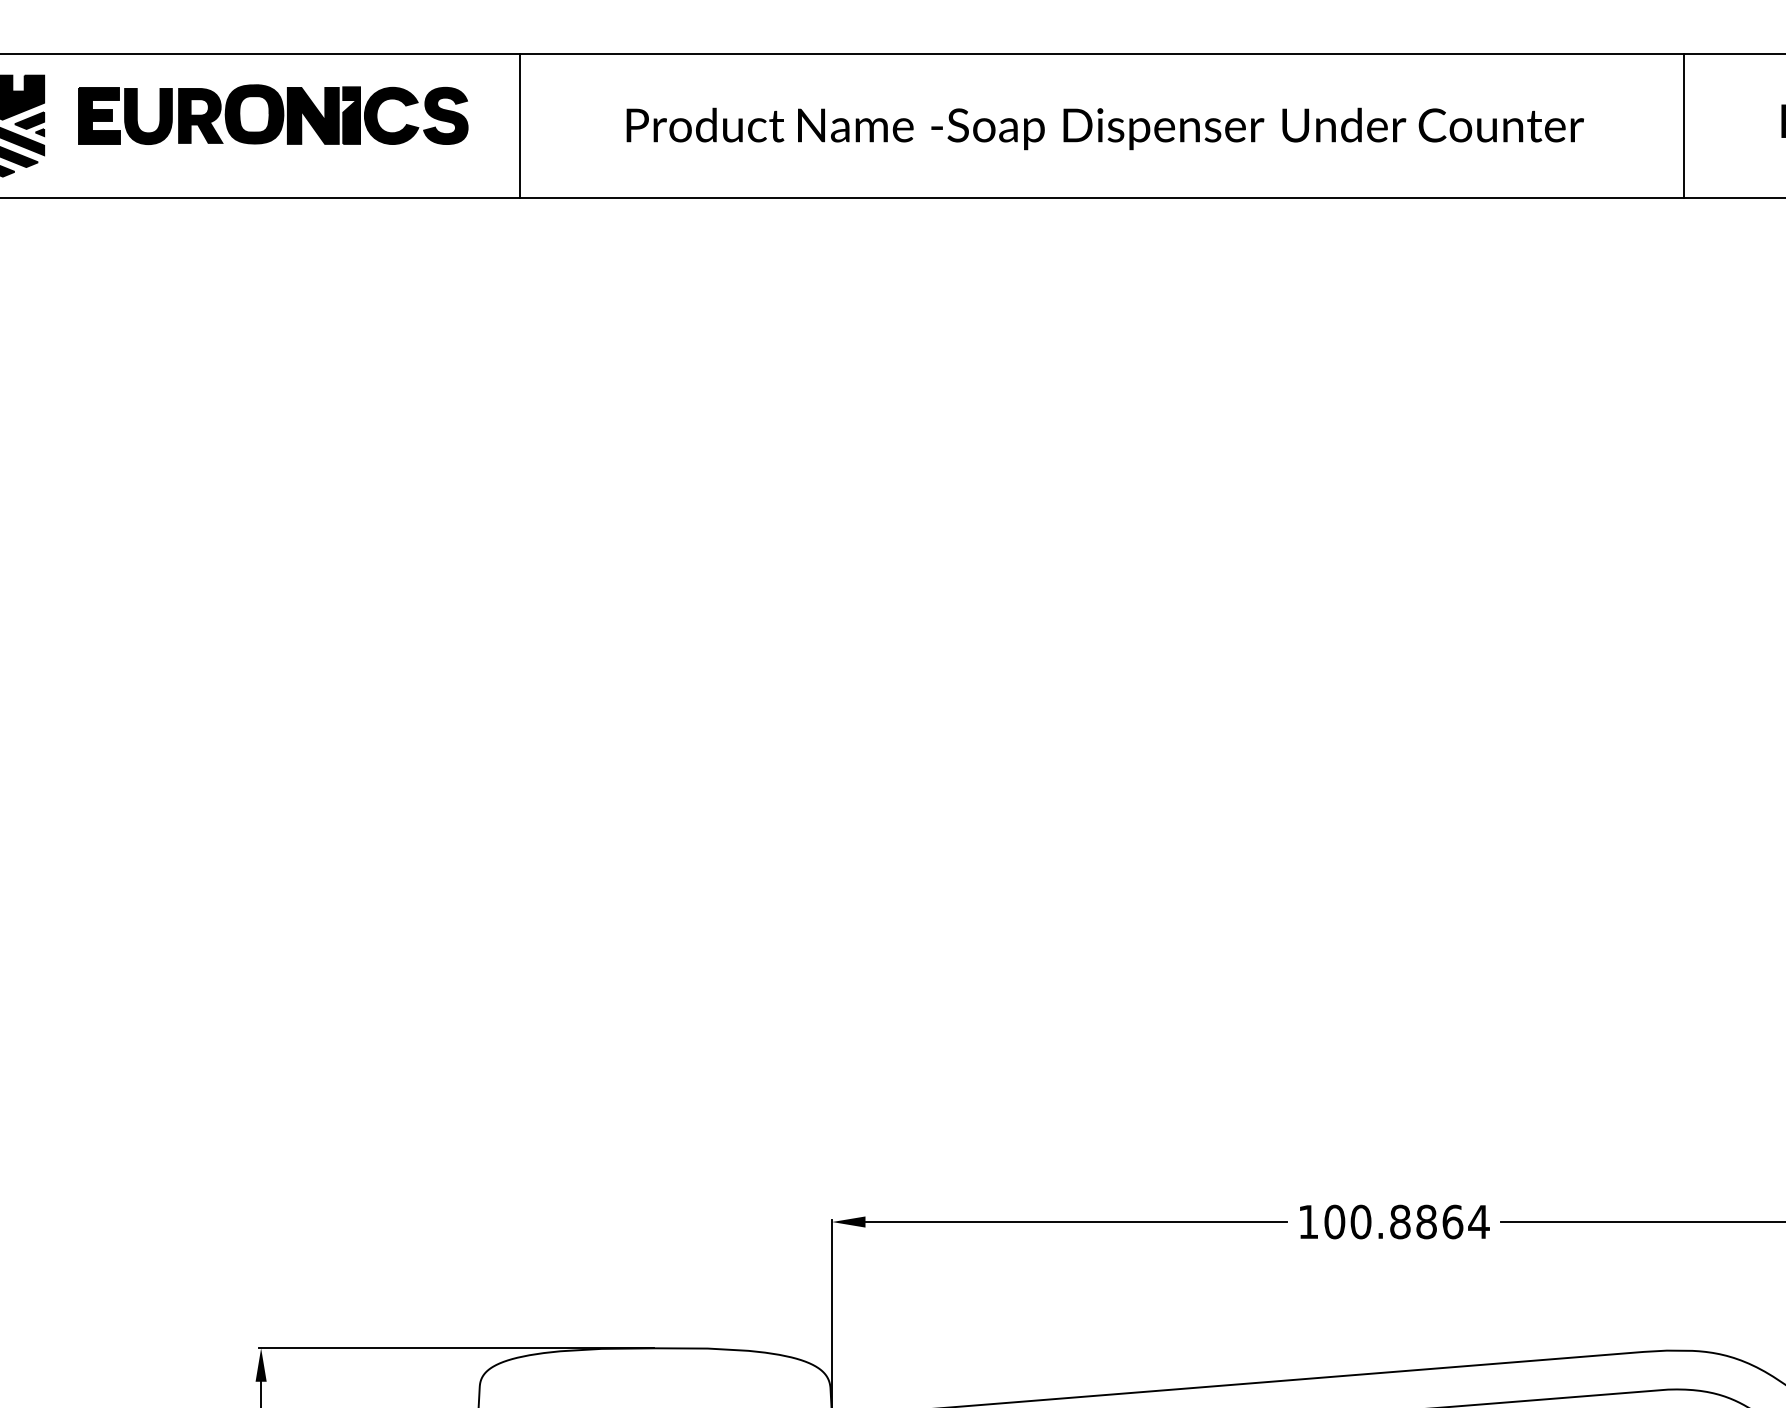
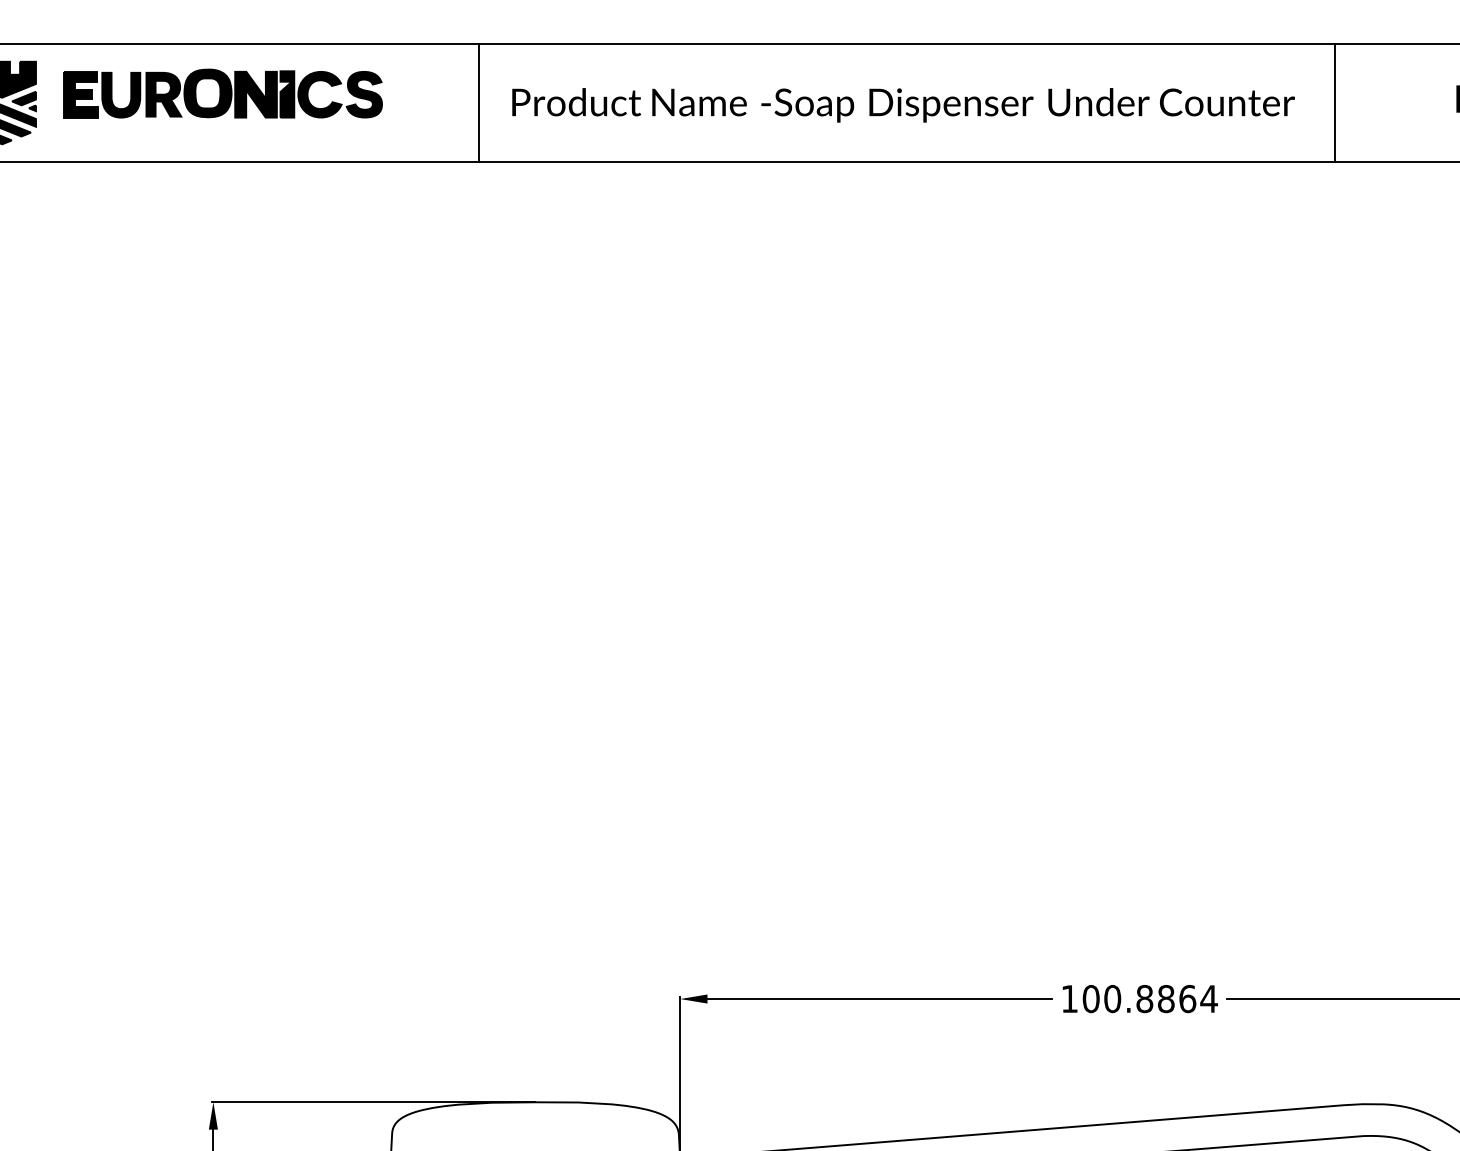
line: (520, 125) -> (479, 102), moved
line: (1683, 125) -> (1334, 102), moved

